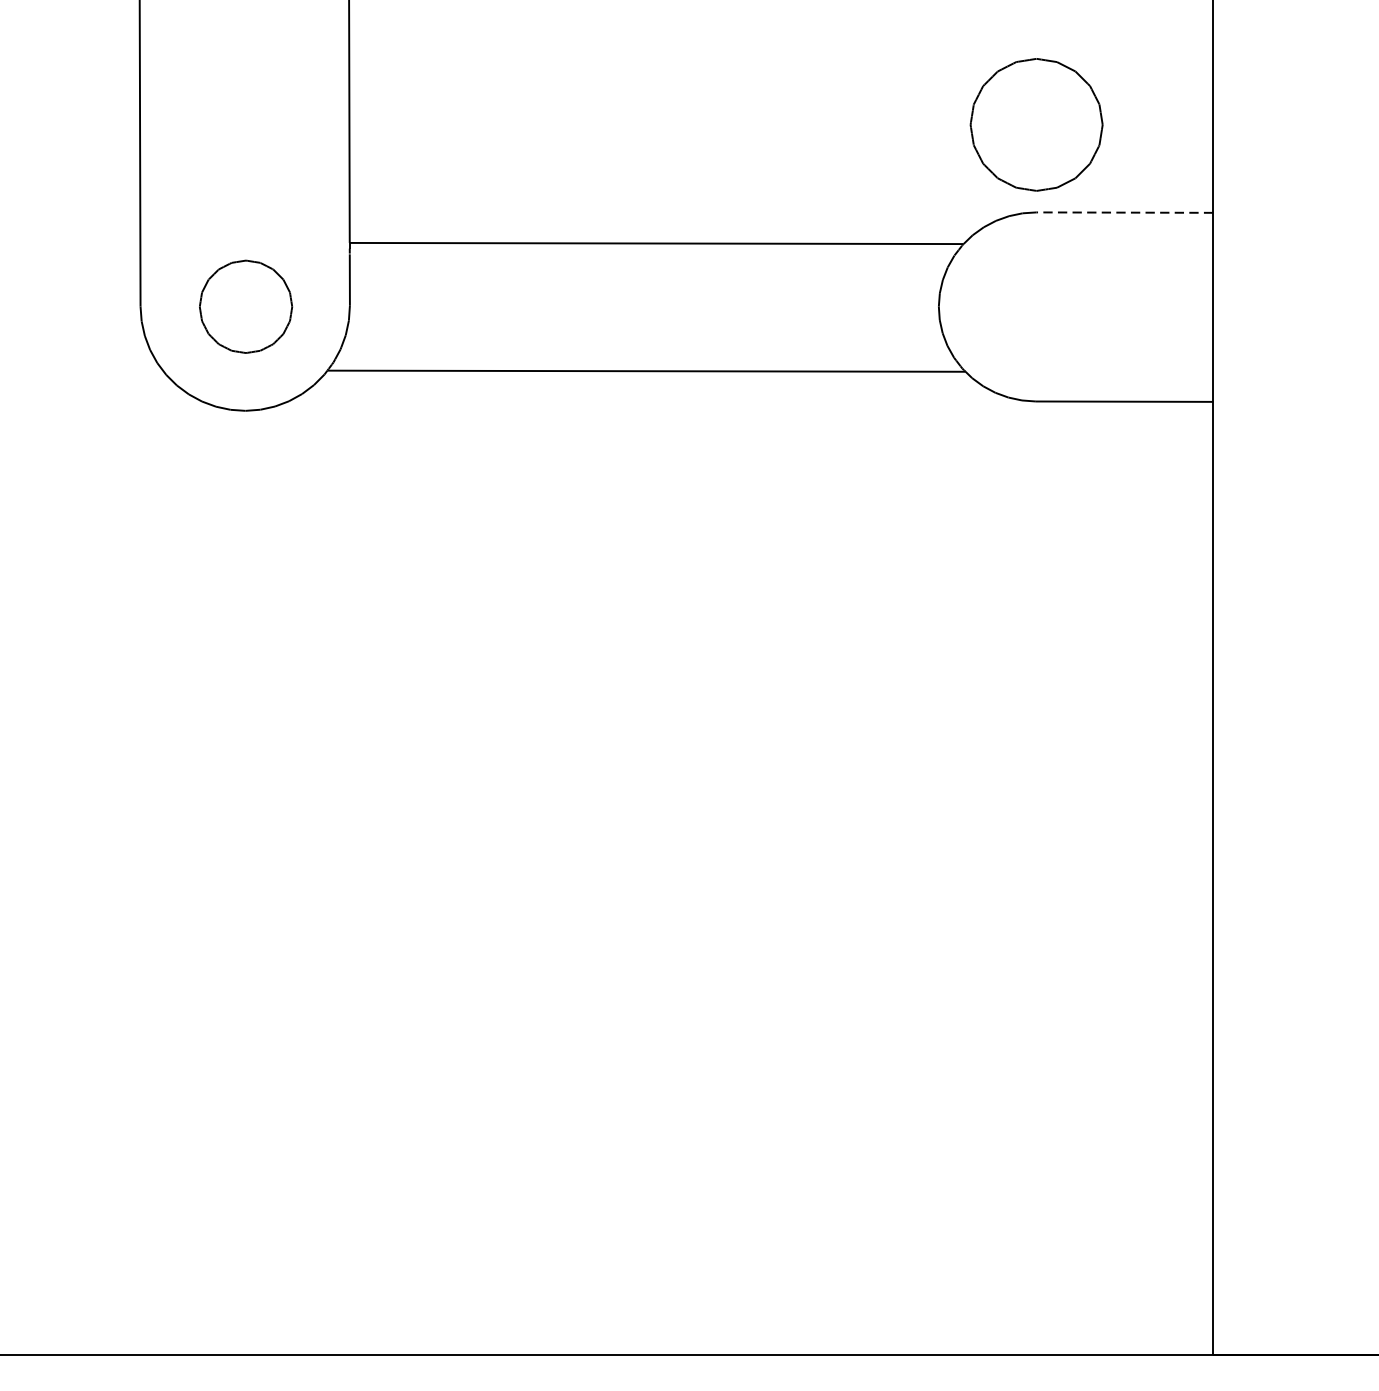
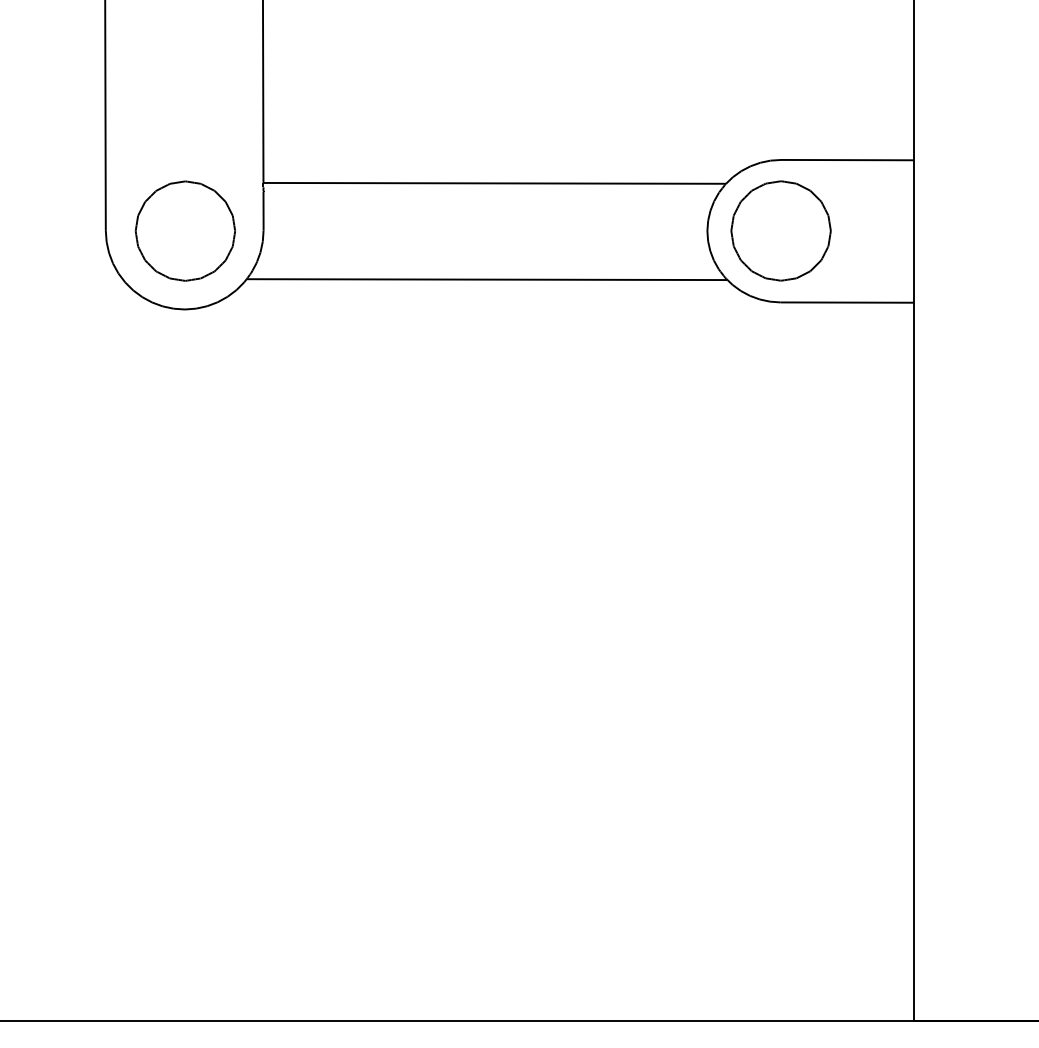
part: (1035, 124) -> (780, 230), moved
line: (1124, 213) -> (847, 160), dashed -> solid
part: (244, 306) -> (184, 230), size x1.43

